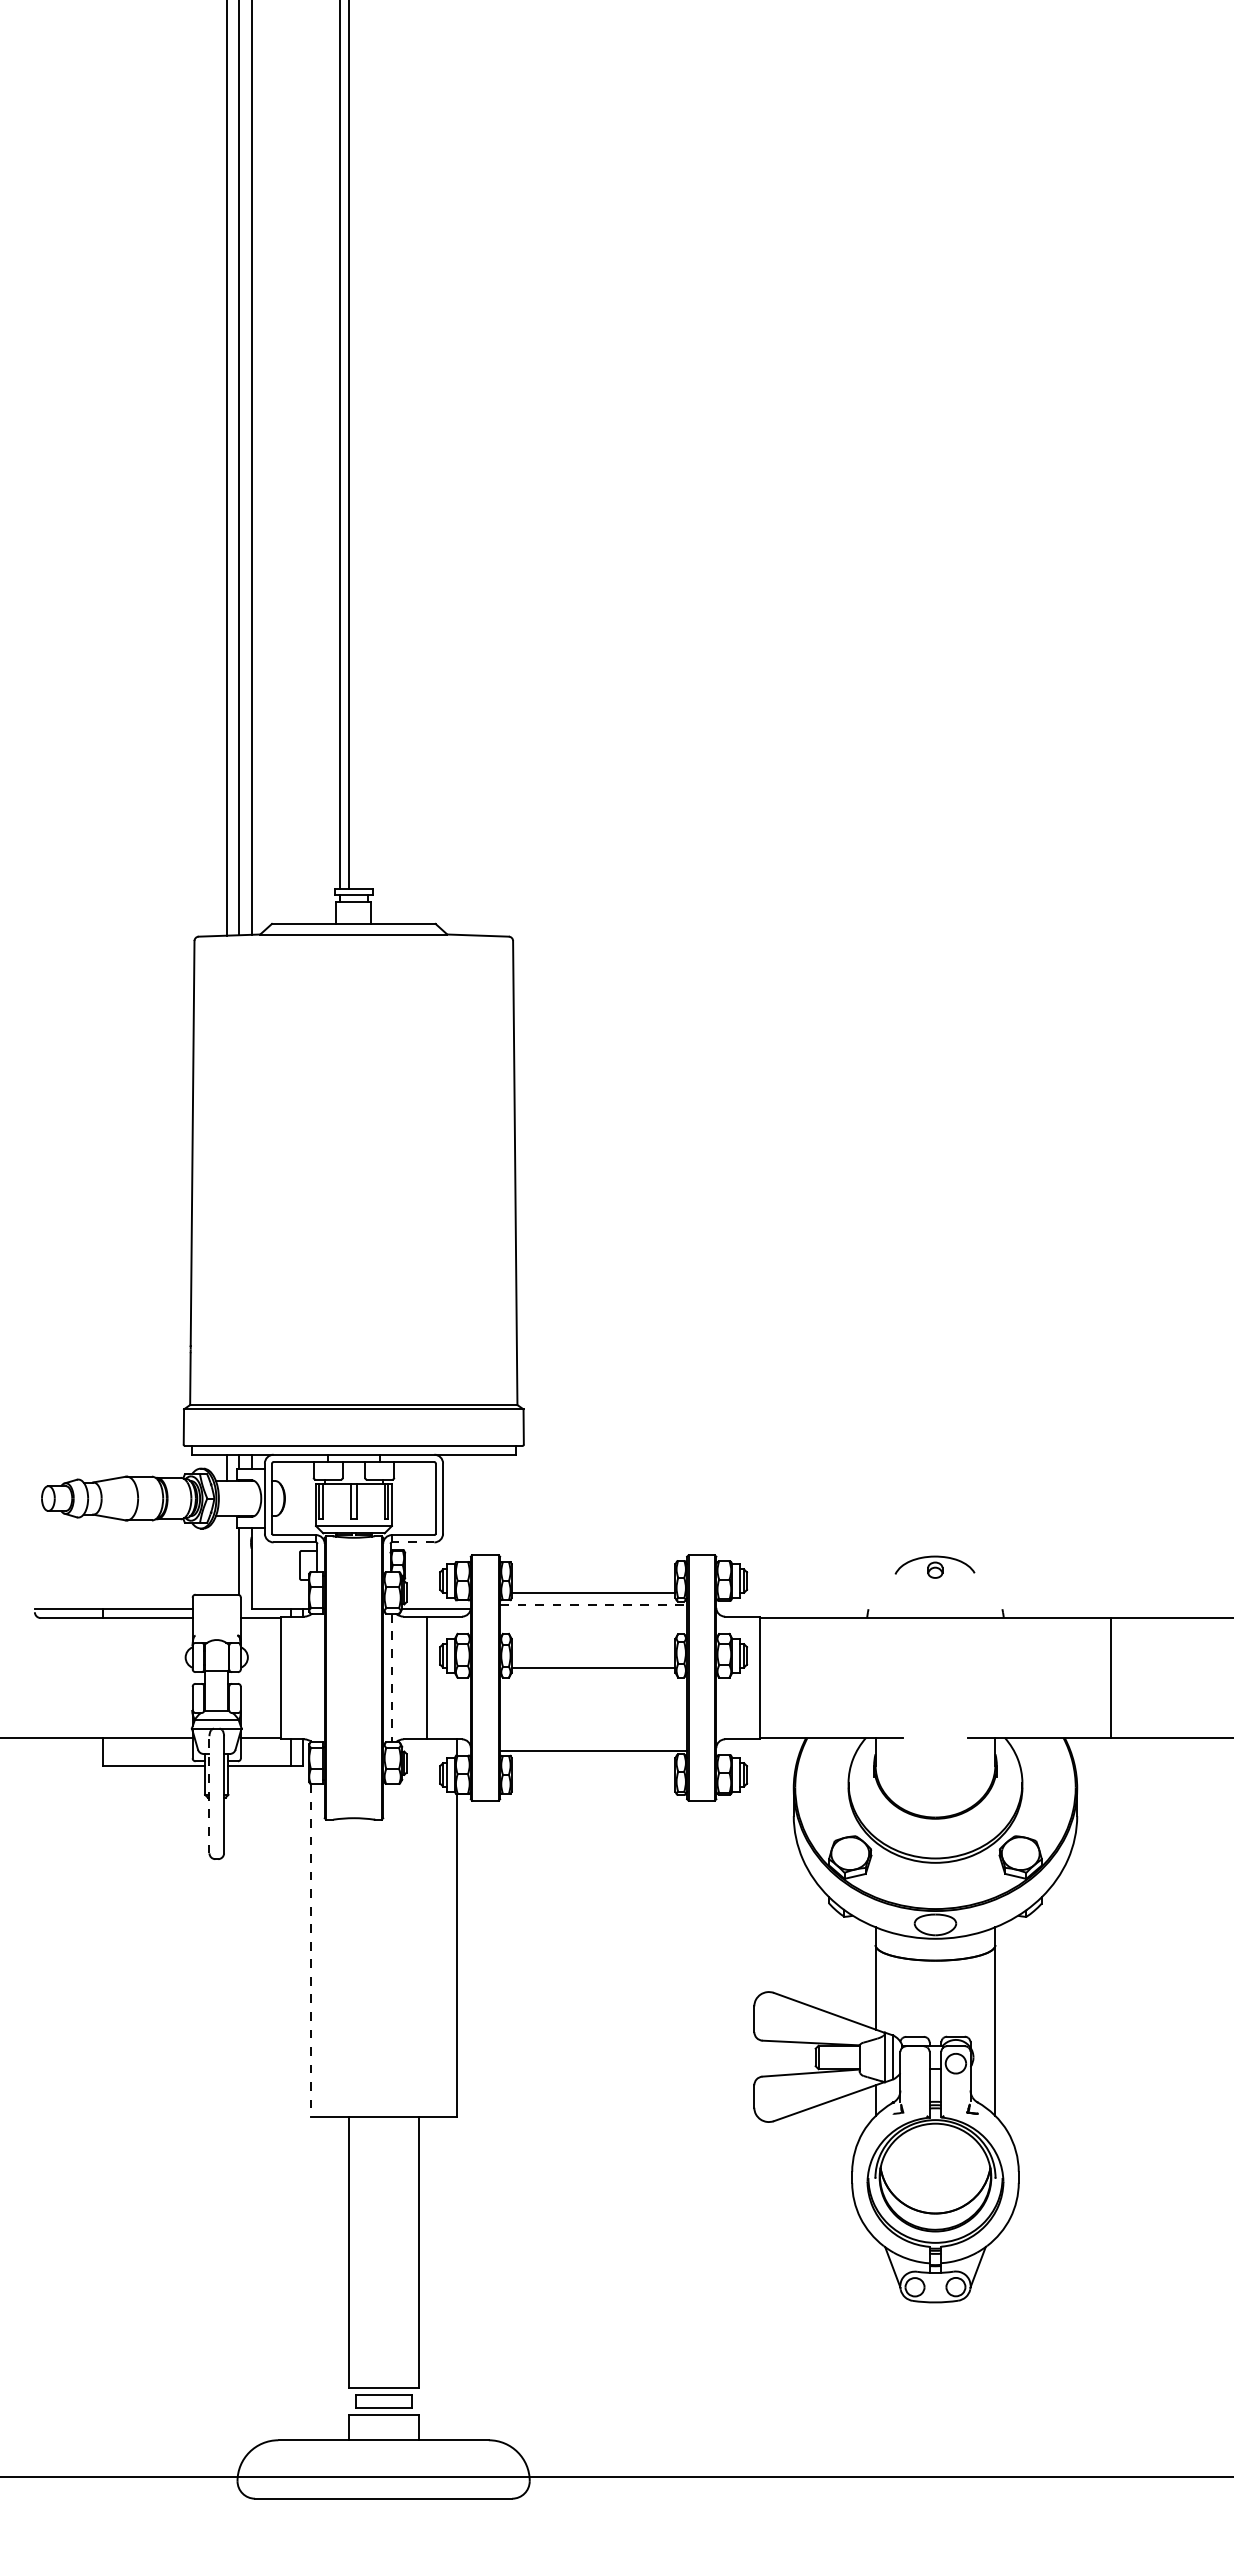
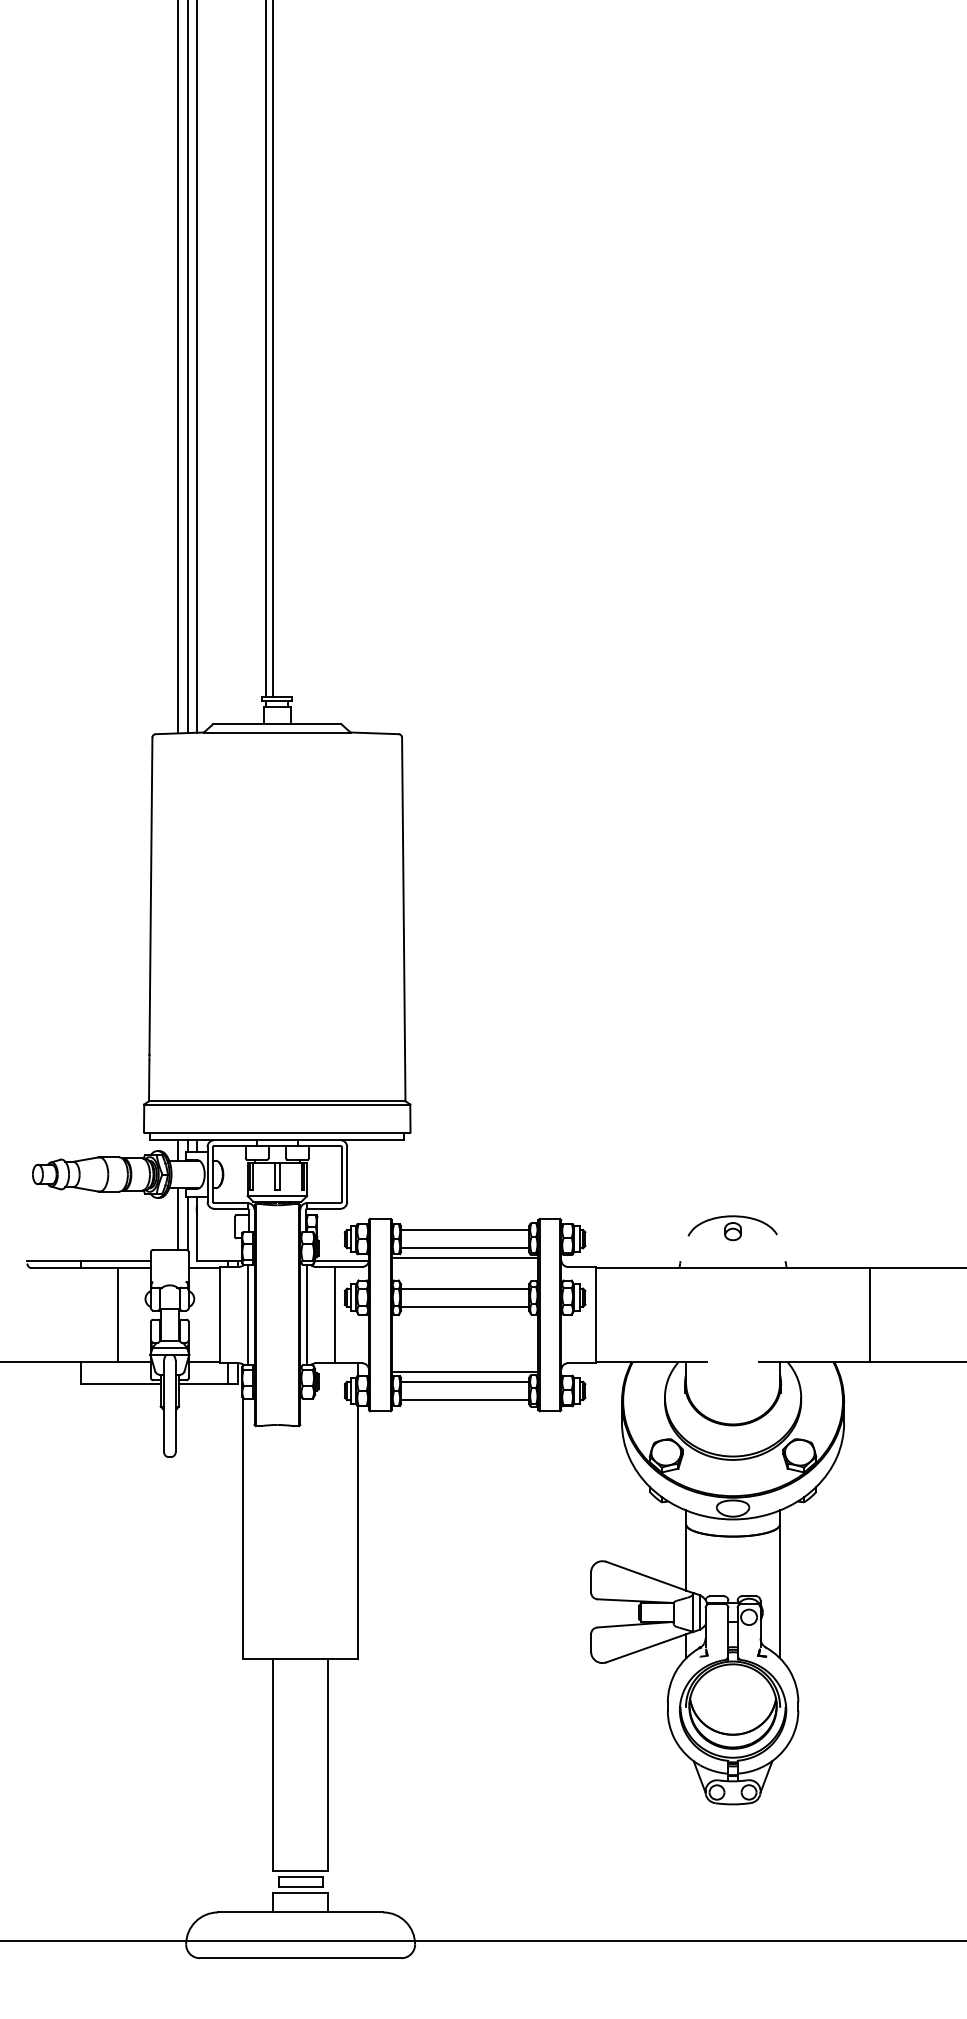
line: (412, 1542) -> (323, 1208), dashed -> solid
line: (226, 1555) -> (177, 1219), added
part: (934, 1567) -> (732, 1228), size x1.43
line: (593, 1569) -> (465, 1230), added
line: (593, 1604) -> (465, 1257), dashed -> solid
line: (593, 1644) -> (465, 1288), added
line: (150, 1677) -> (117, 1314), added
line: (315, 1677) -> (247, 1314), added
line: (391, 1678) -> (306, 1315), dashed -> solid
line: (593, 1763) -> (465, 1382), added
line: (593, 1786) -> (465, 1400), added
line: (209, 1794) -> (164, 1406), dashed -> solid
line: (310, 1950) -> (243, 1528), dashed -> solid

